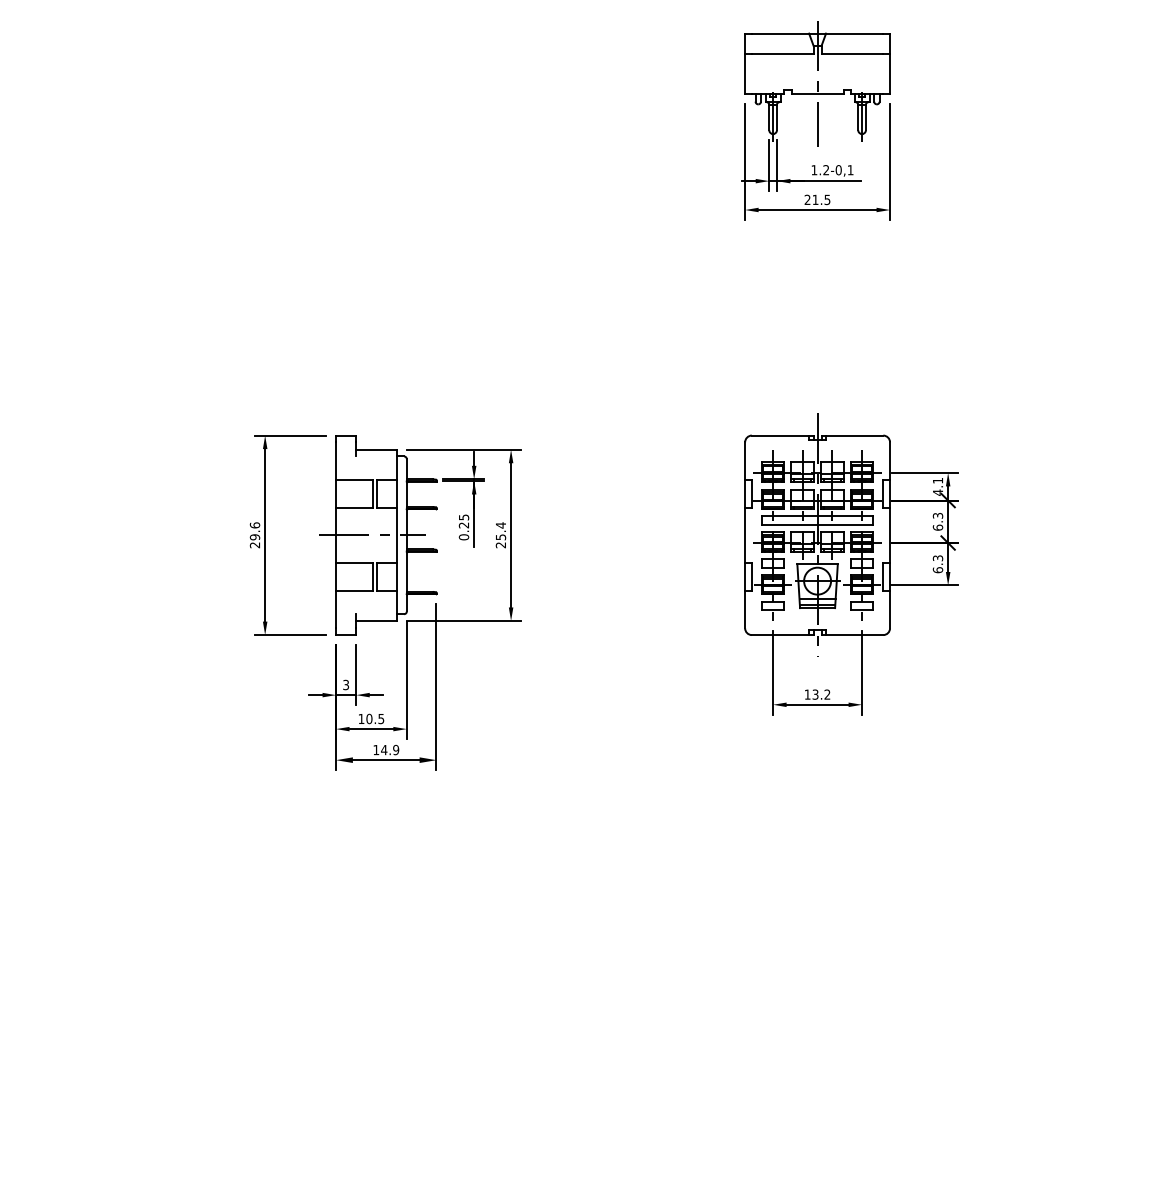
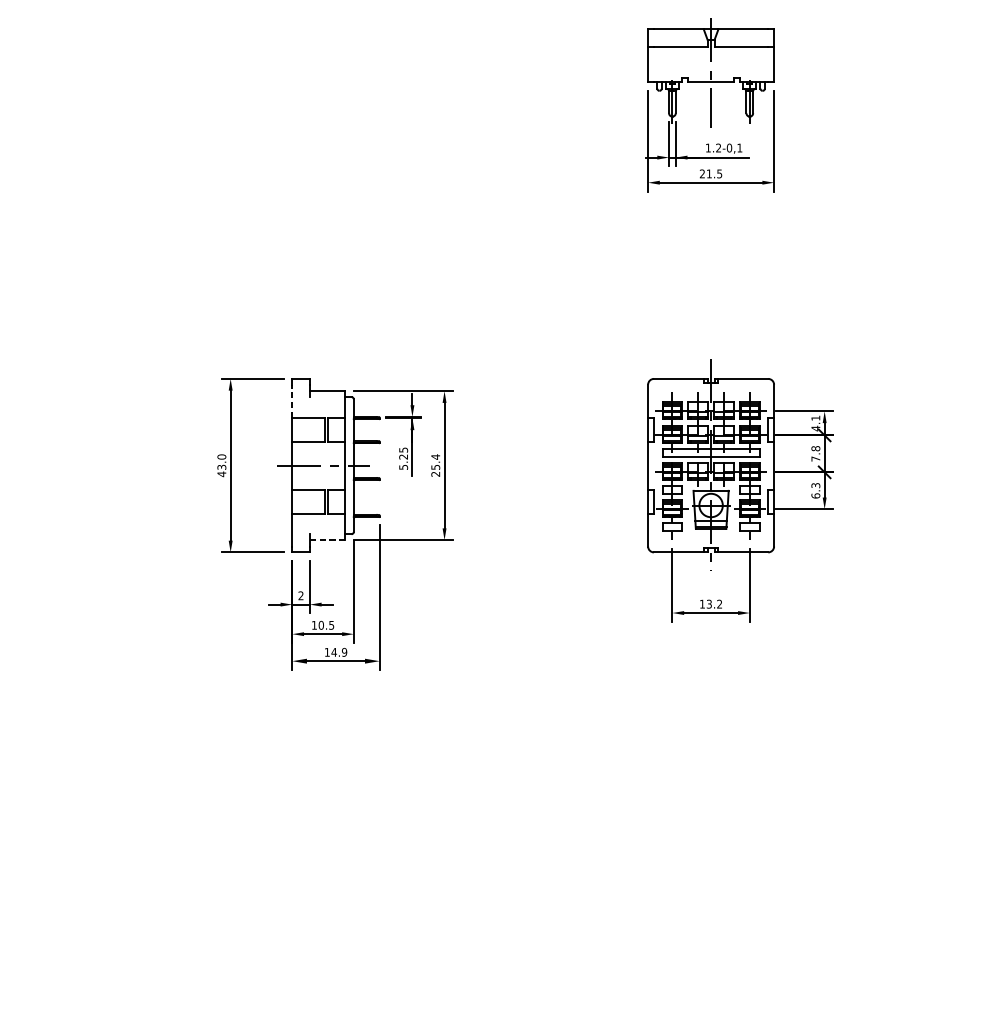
line: (336, 461) -> (292, 401), solid -> dashed
text: (937, 521) -> (815, 453), 6.3 -> 7.8
text: (254, 535) -> (221, 465), 29.6 -> 43.0
text: (463, 537) -> (403, 467), 0.25 -> 5.25
line: (376, 620) -> (327, 539), solid -> dashed
text: (346, 685) -> (301, 596), 3 -> 2

